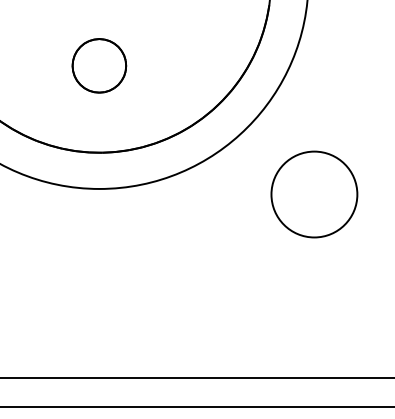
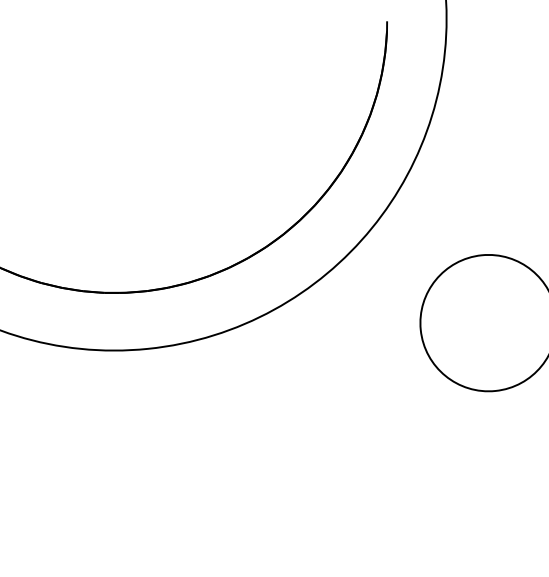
part: (99, 65) -> (128, 153), removed

